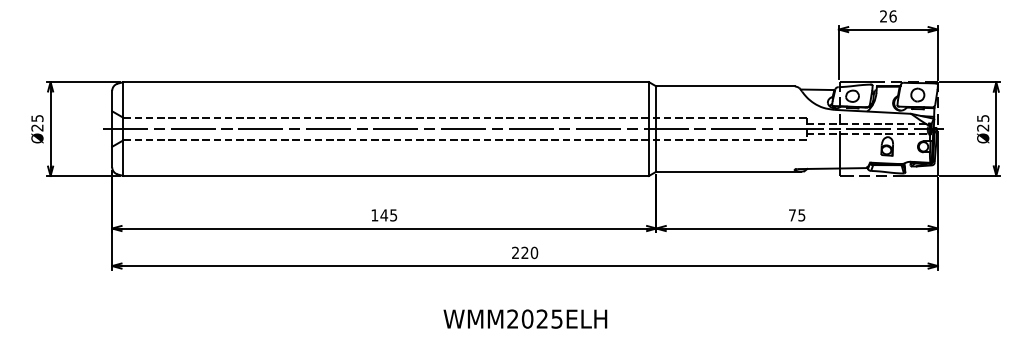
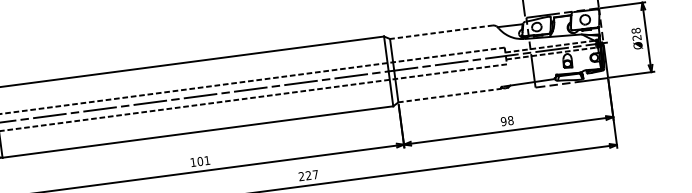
line: (725, 86) -> (441, 32), solid -> dashed
text: (983, 118) -> (636, 30), Ø25 -> Ø28
line: (728, 171) -> (451, 95), solid -> dashed
text: (388, 215) -> (203, 161), 145 -> 101
text: (796, 215) -> (506, 121), 75 -> 98
text: (534, 252) -> (315, 174), 220 -> 227

